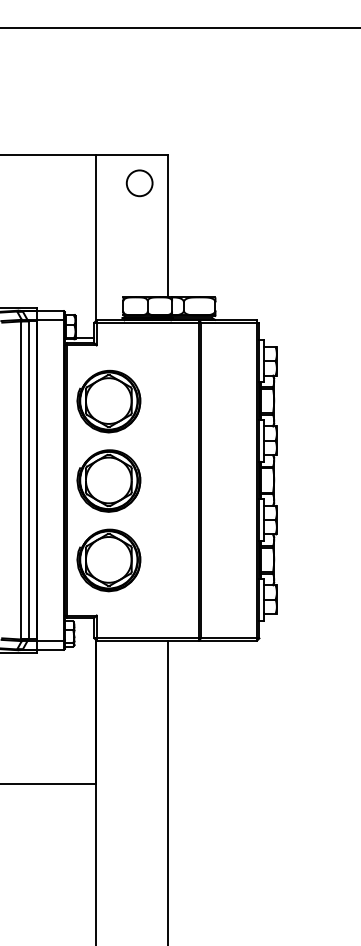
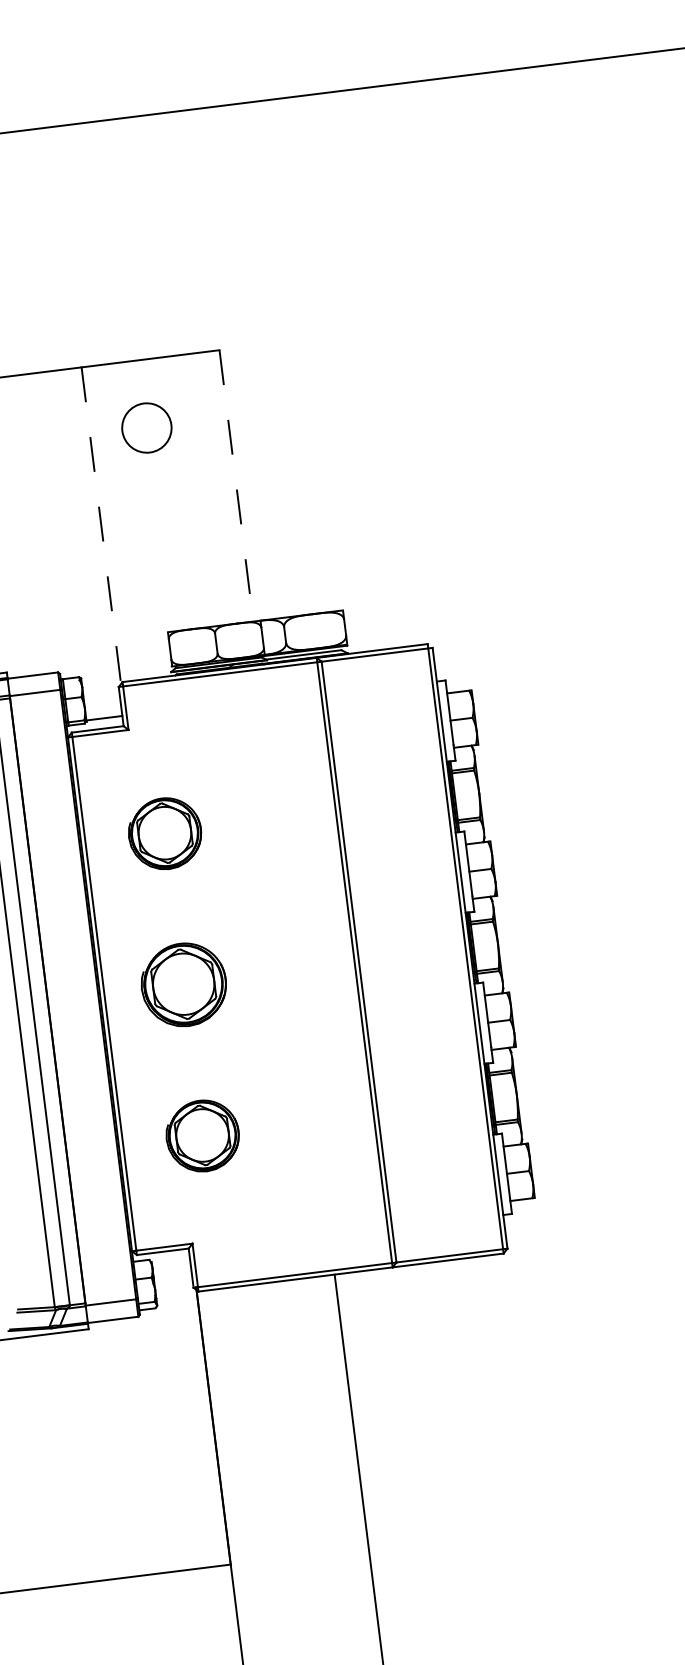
circle: (139, 183) -> (146, 428), moved
line: (168, 226) -> (236, 486), solid -> dashed
line: (95, 238) -> (100, 526), solid -> dashed
part: (108, 401) -> (164, 833), size x0.6
part: (108, 480) -> (182, 984), size x0.7
part: (108, 560) -> (201, 1136), size x0.6

